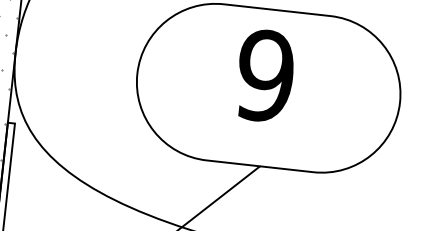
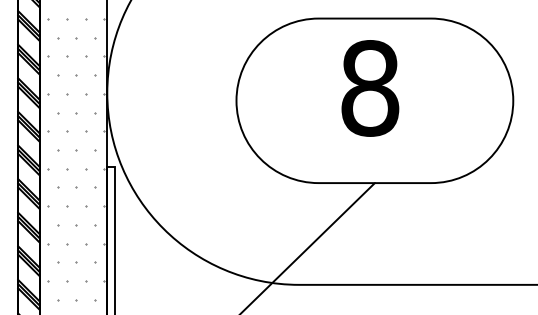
text: (265, 76) -> (370, 88), 9 -> 8

